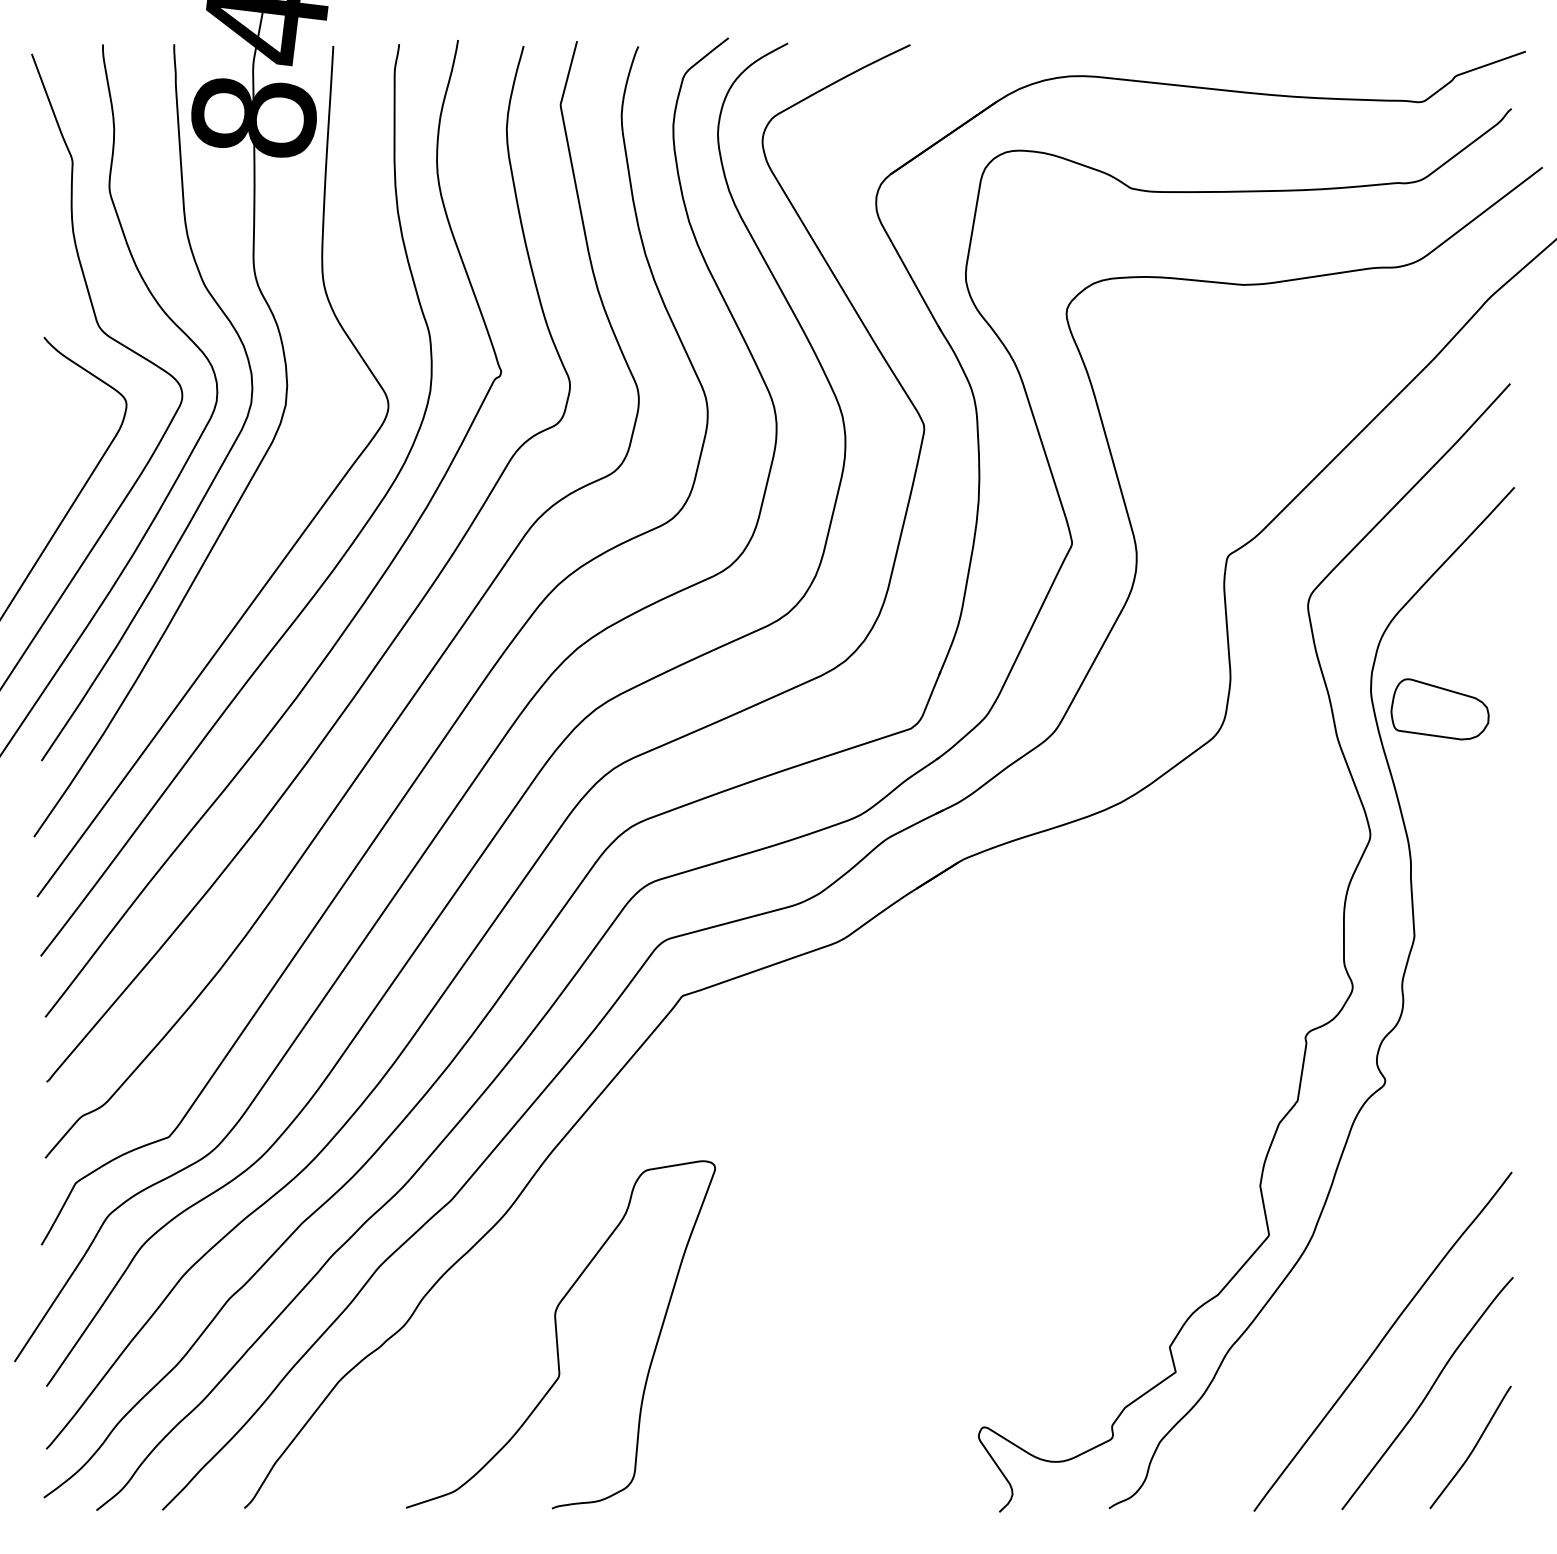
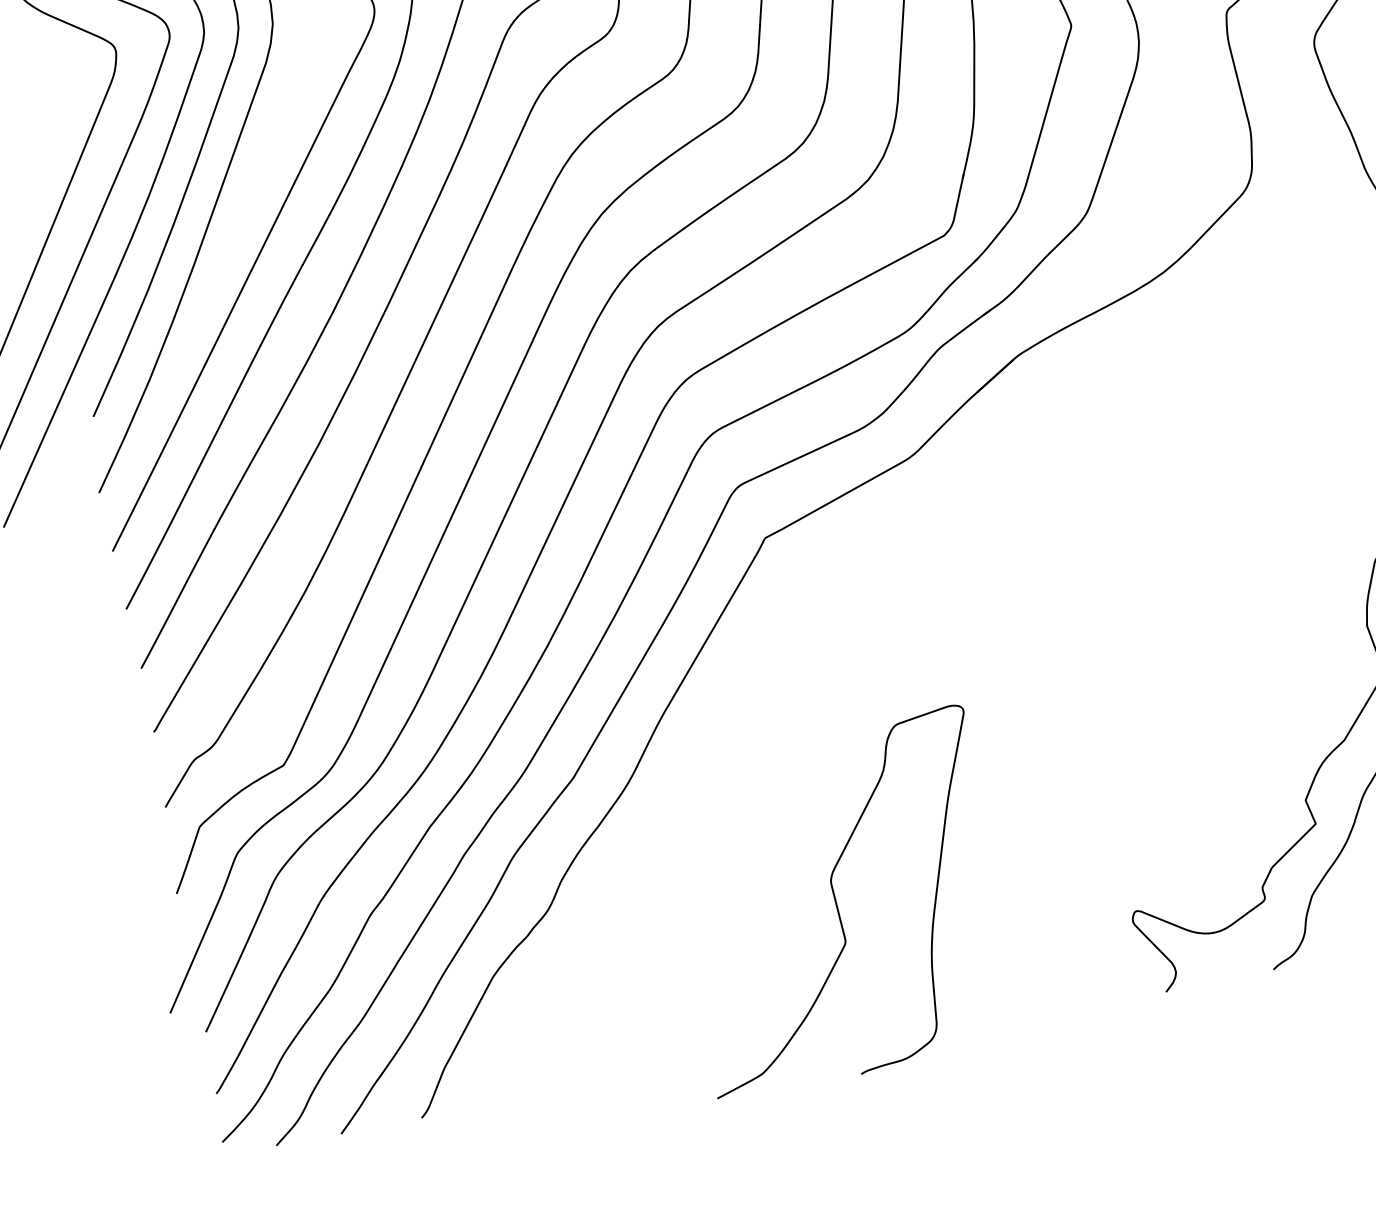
curve: (557, 1334) -> (836, 901), moved

